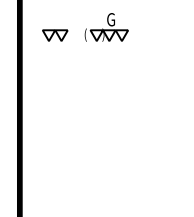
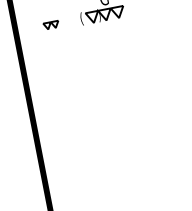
part: (55, 35) -> (51, 25), size x0.6

